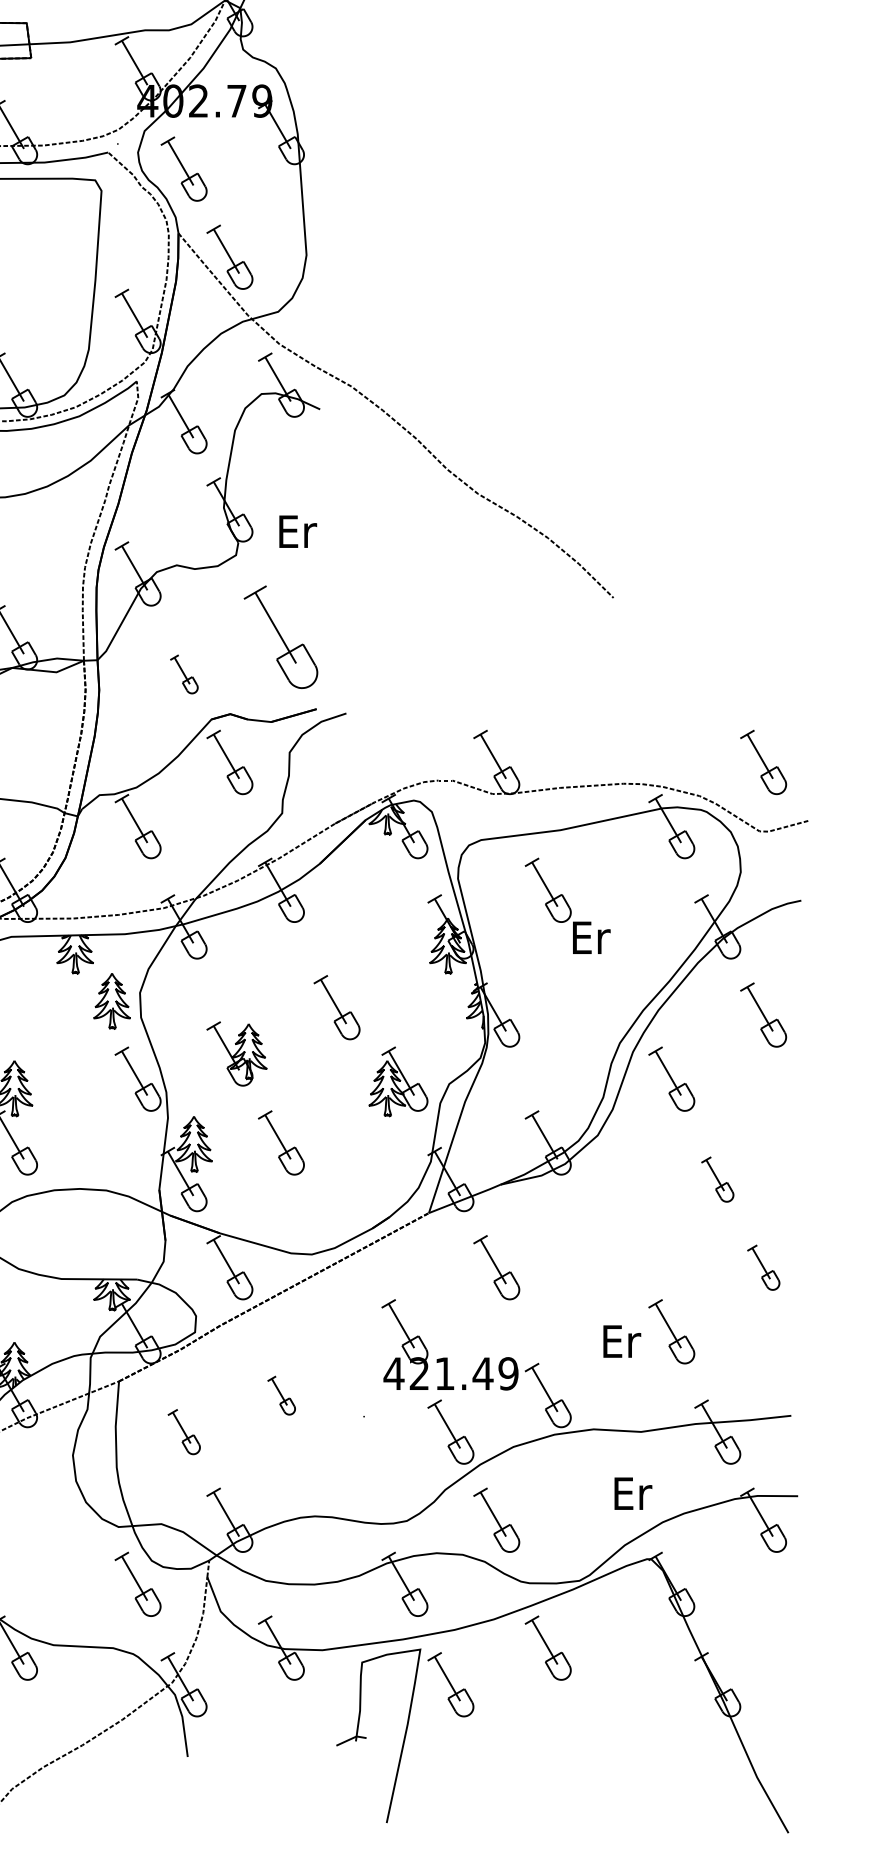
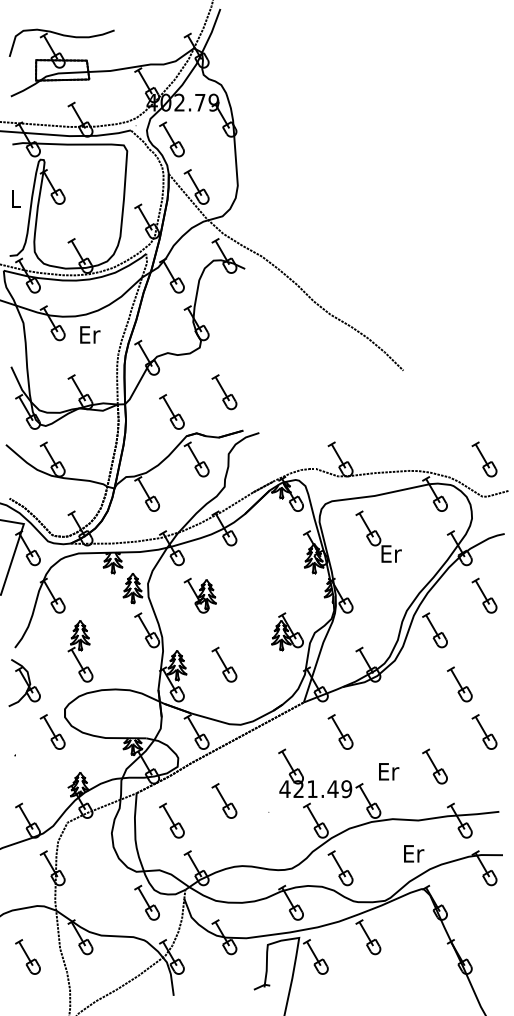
text: (298, 530) -> (90, 334), moved
part: (281, 638) -> (224, 392), size x0.62
part: (183, 673) -> (171, 411), size x1.67
part: (337, 1007) -> (254, 591), removed
part: (235, 1053) -> (199, 595), moved
part: (717, 1179) -> (459, 684), size x1.43
part: (763, 1266) -> (484, 731), size x1.43
text: (622, 1341) -> (389, 771), moved
part: (281, 1394) -> (224, 800), size x1.67
part: (183, 1431) -> (171, 820), size x1.43

